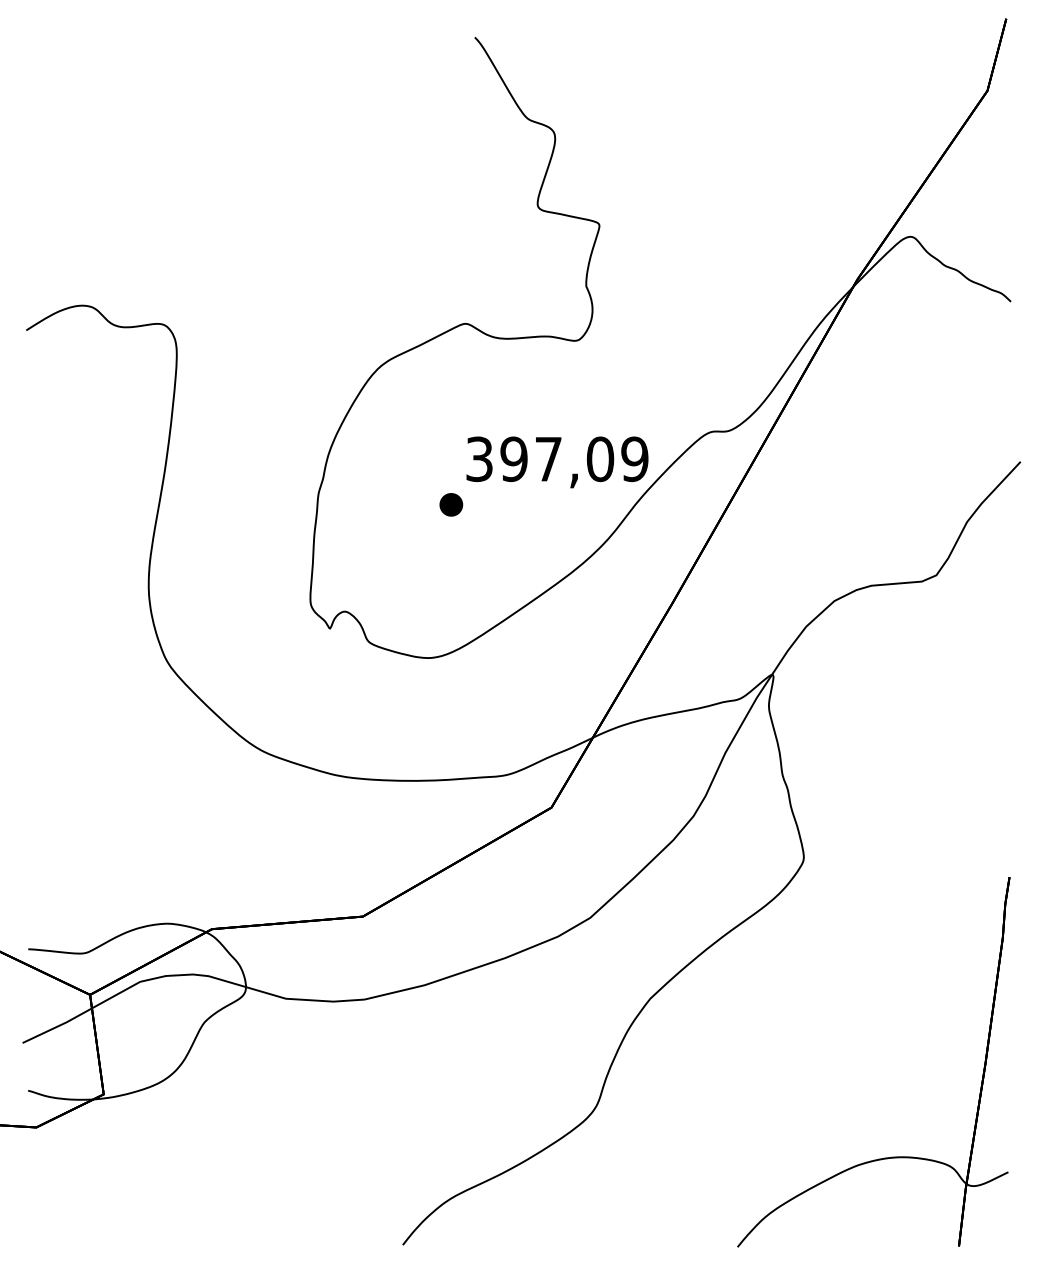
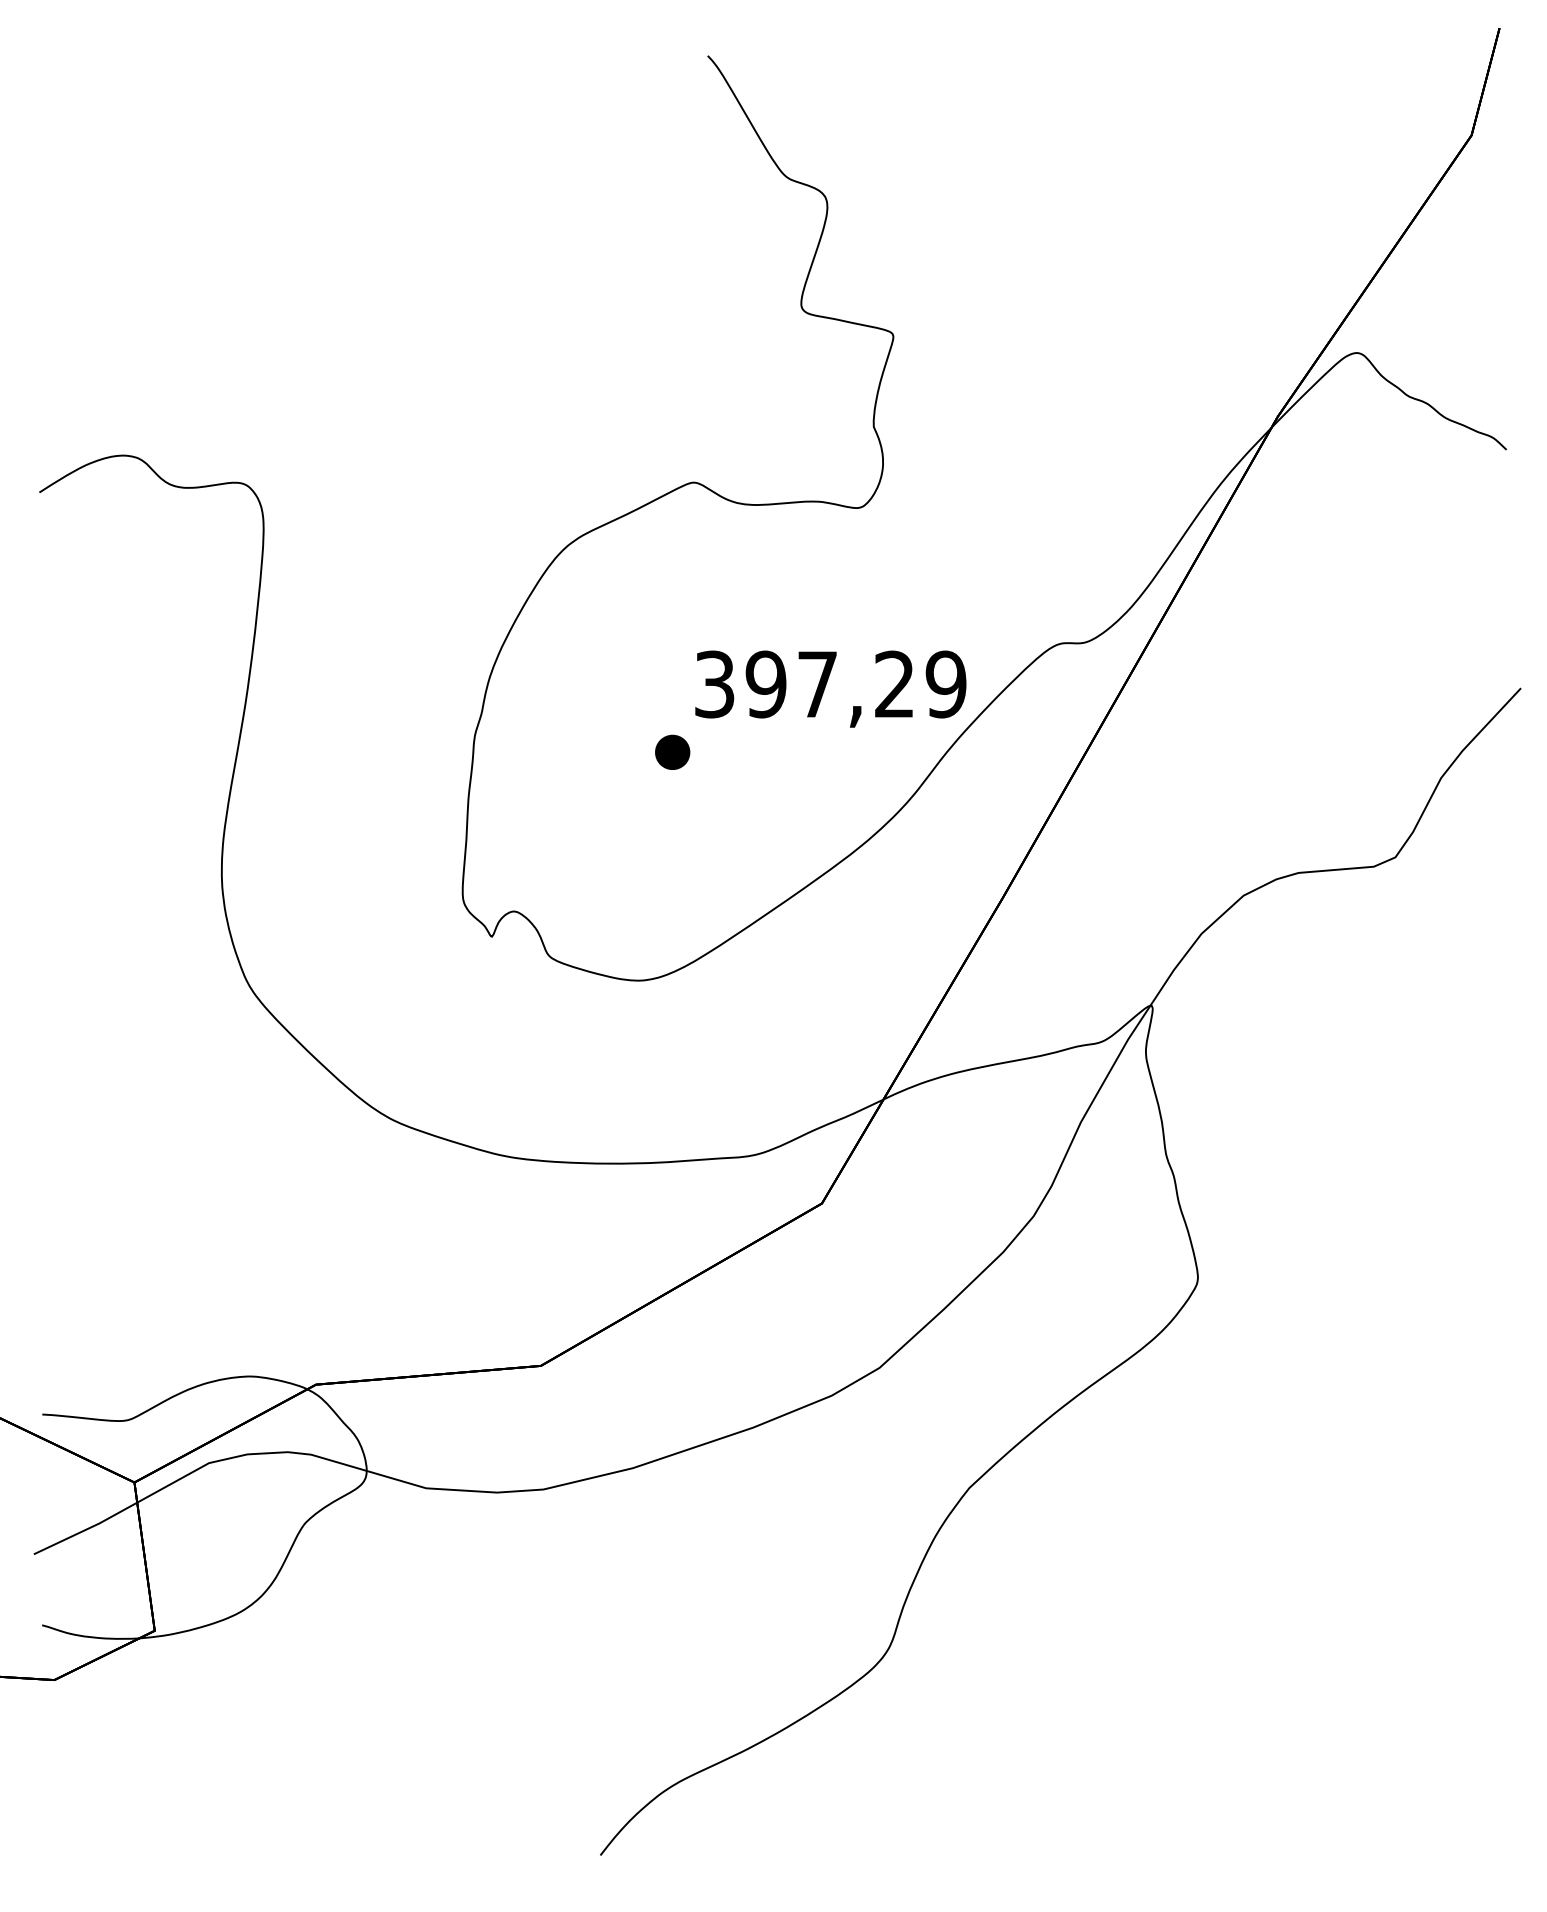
text: (600, 459) -> (894, 684), 397,09 -> 397,29
part: (884, 1157) -> (1318, 1724), removed

